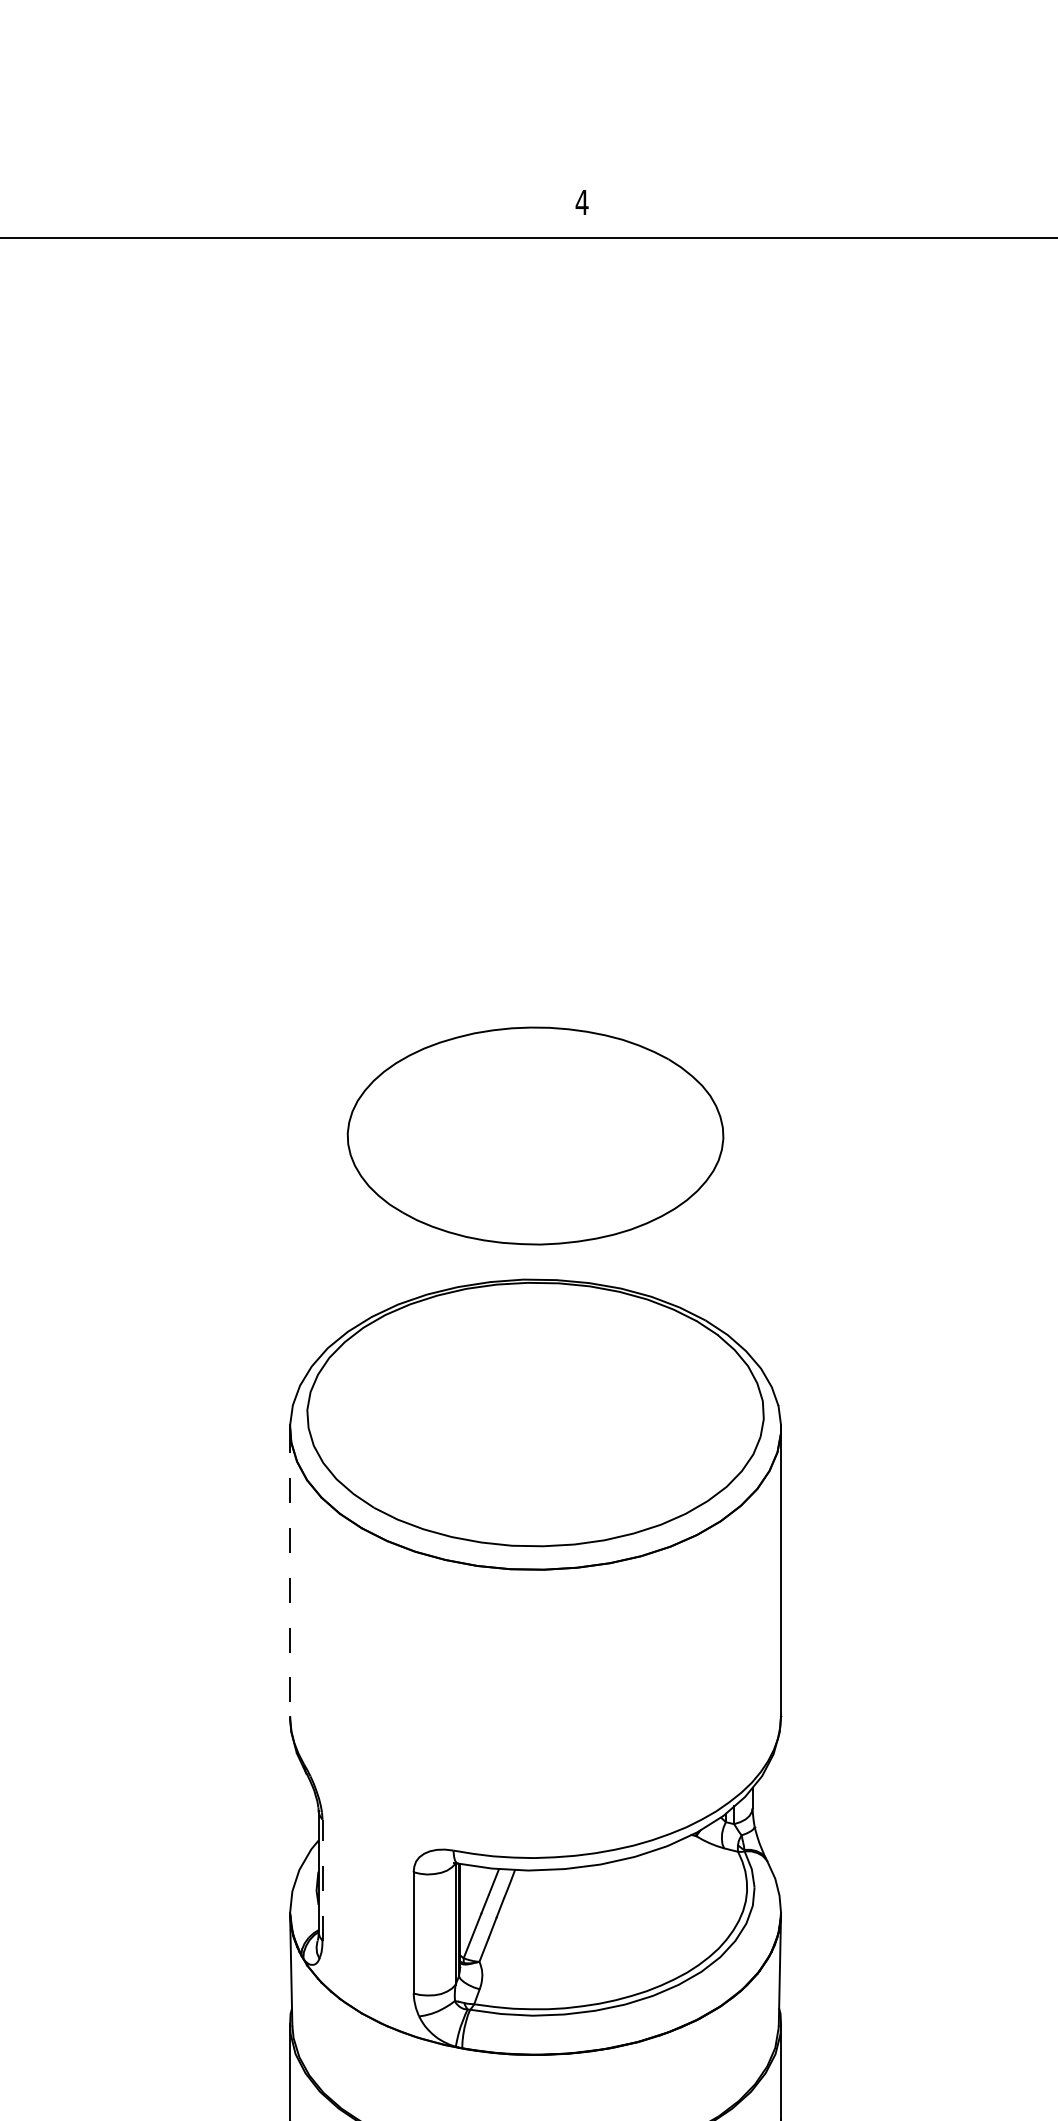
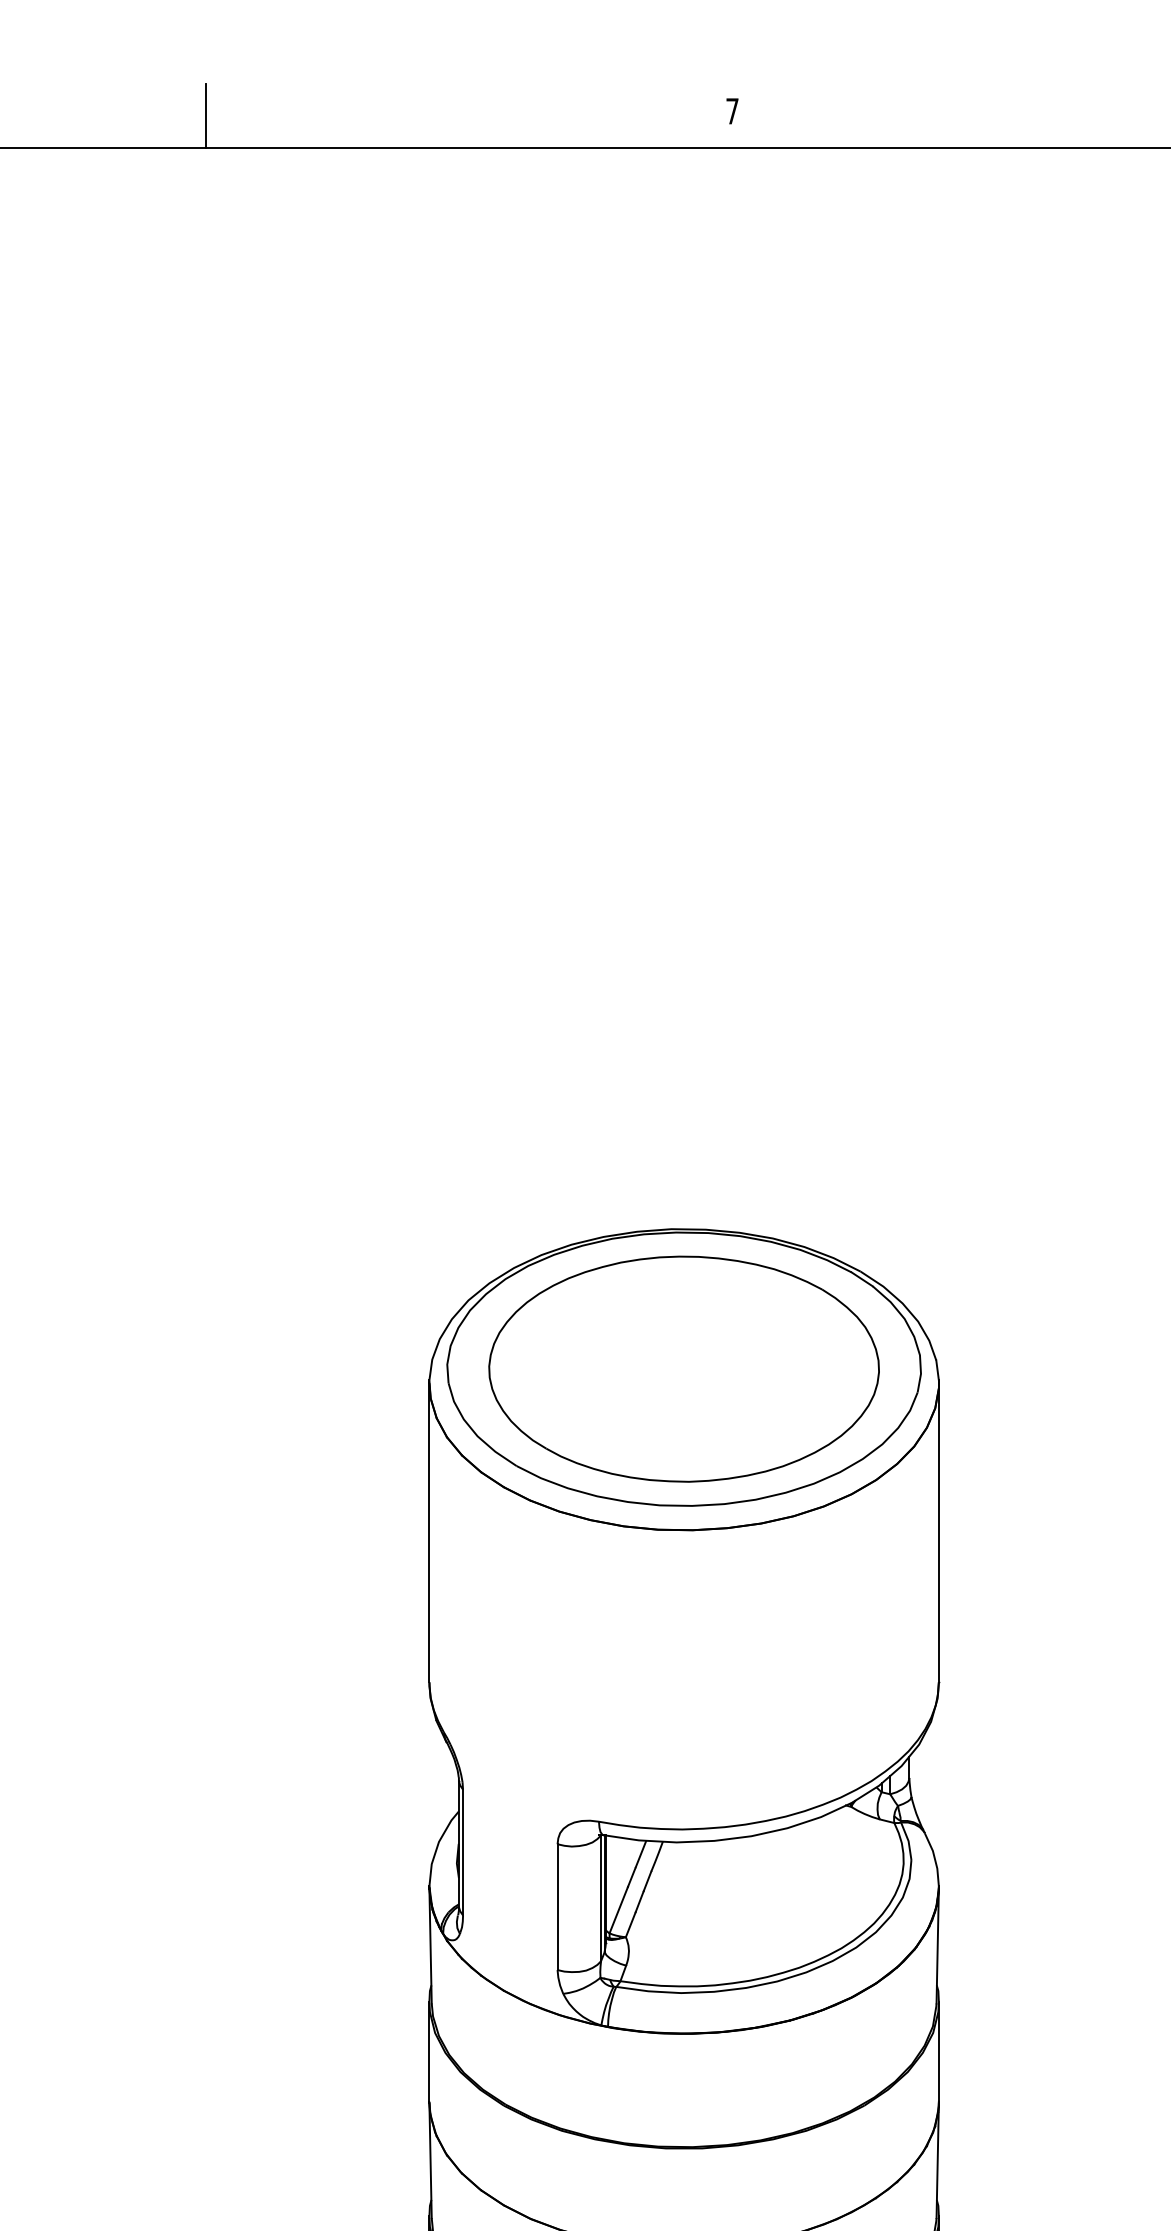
text: (582, 202) -> (732, 111), 4 -> 7
line: (75, 206) -> (206, 115), added
part: (534, 1135) -> (683, 1368), moved
line: (290, 1572) -> (429, 1533), dashed -> solid
line: (322, 1880) -> (463, 1852), dashed -> solid

